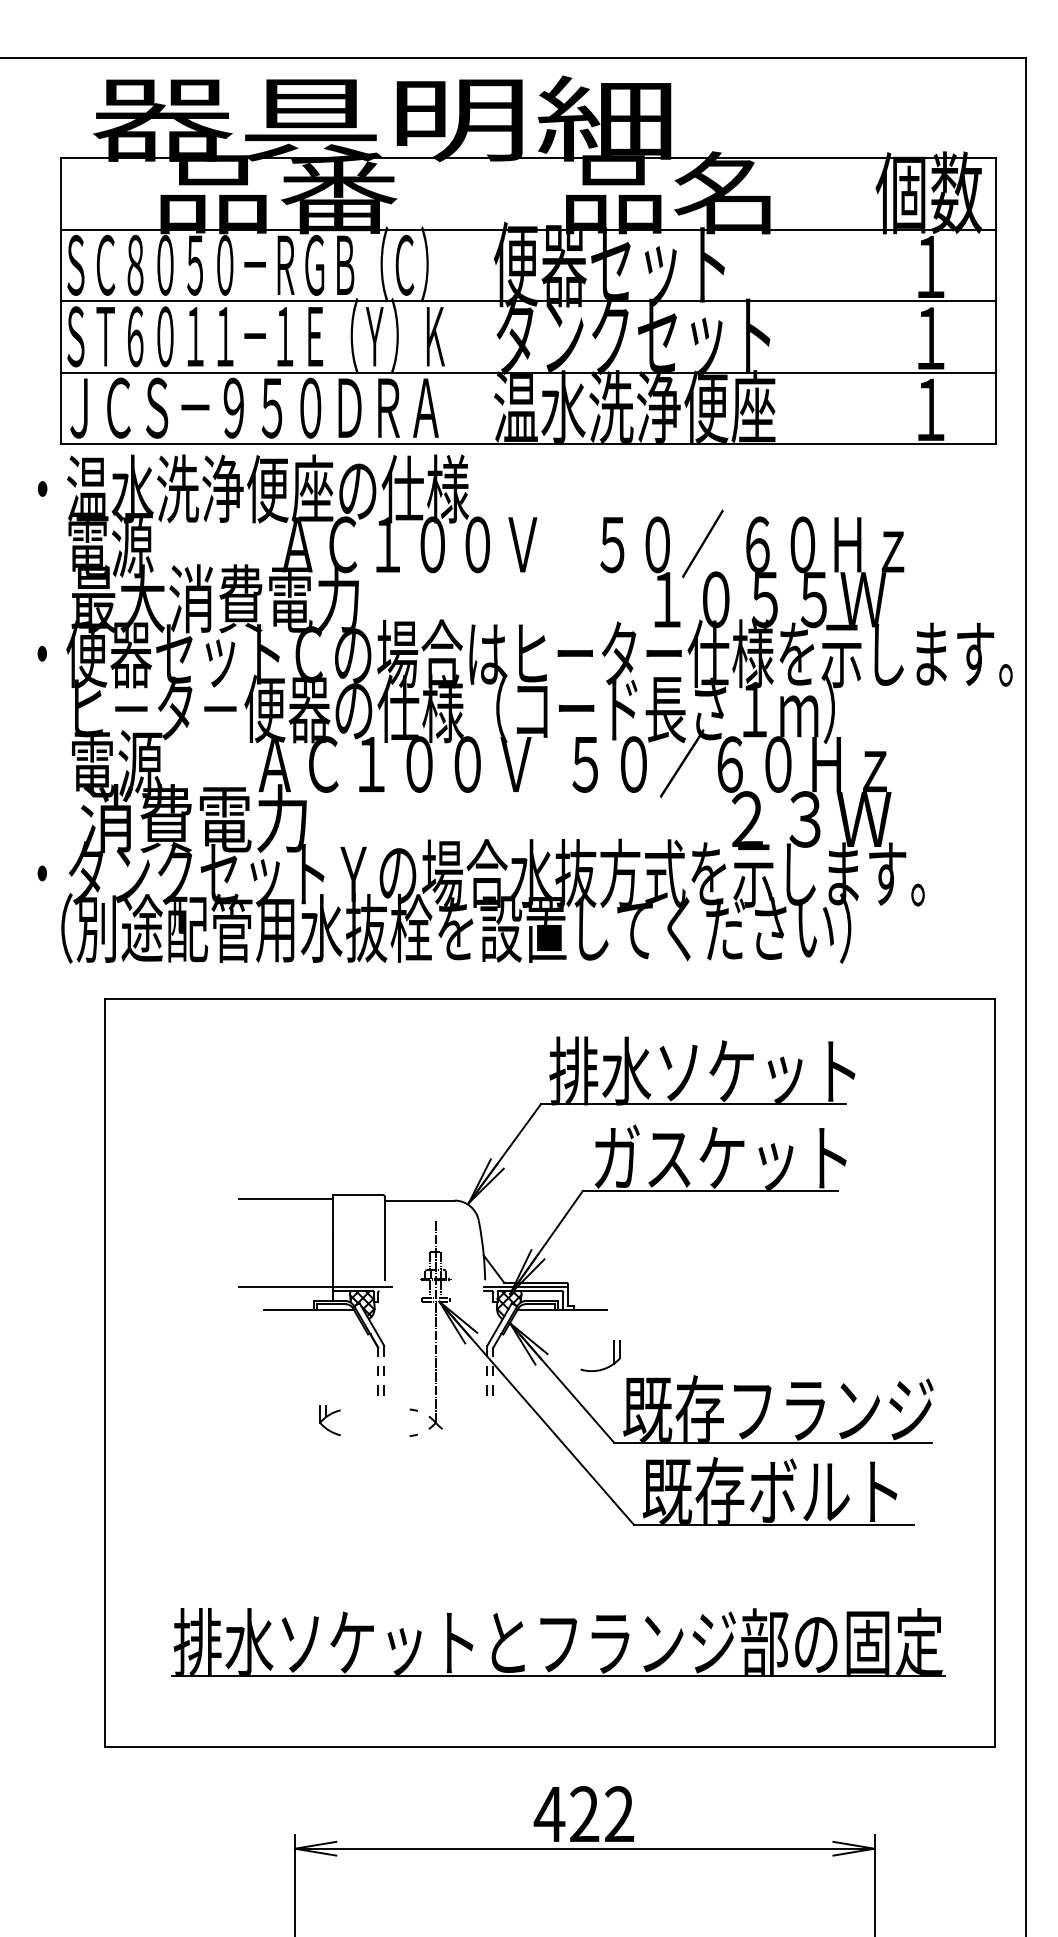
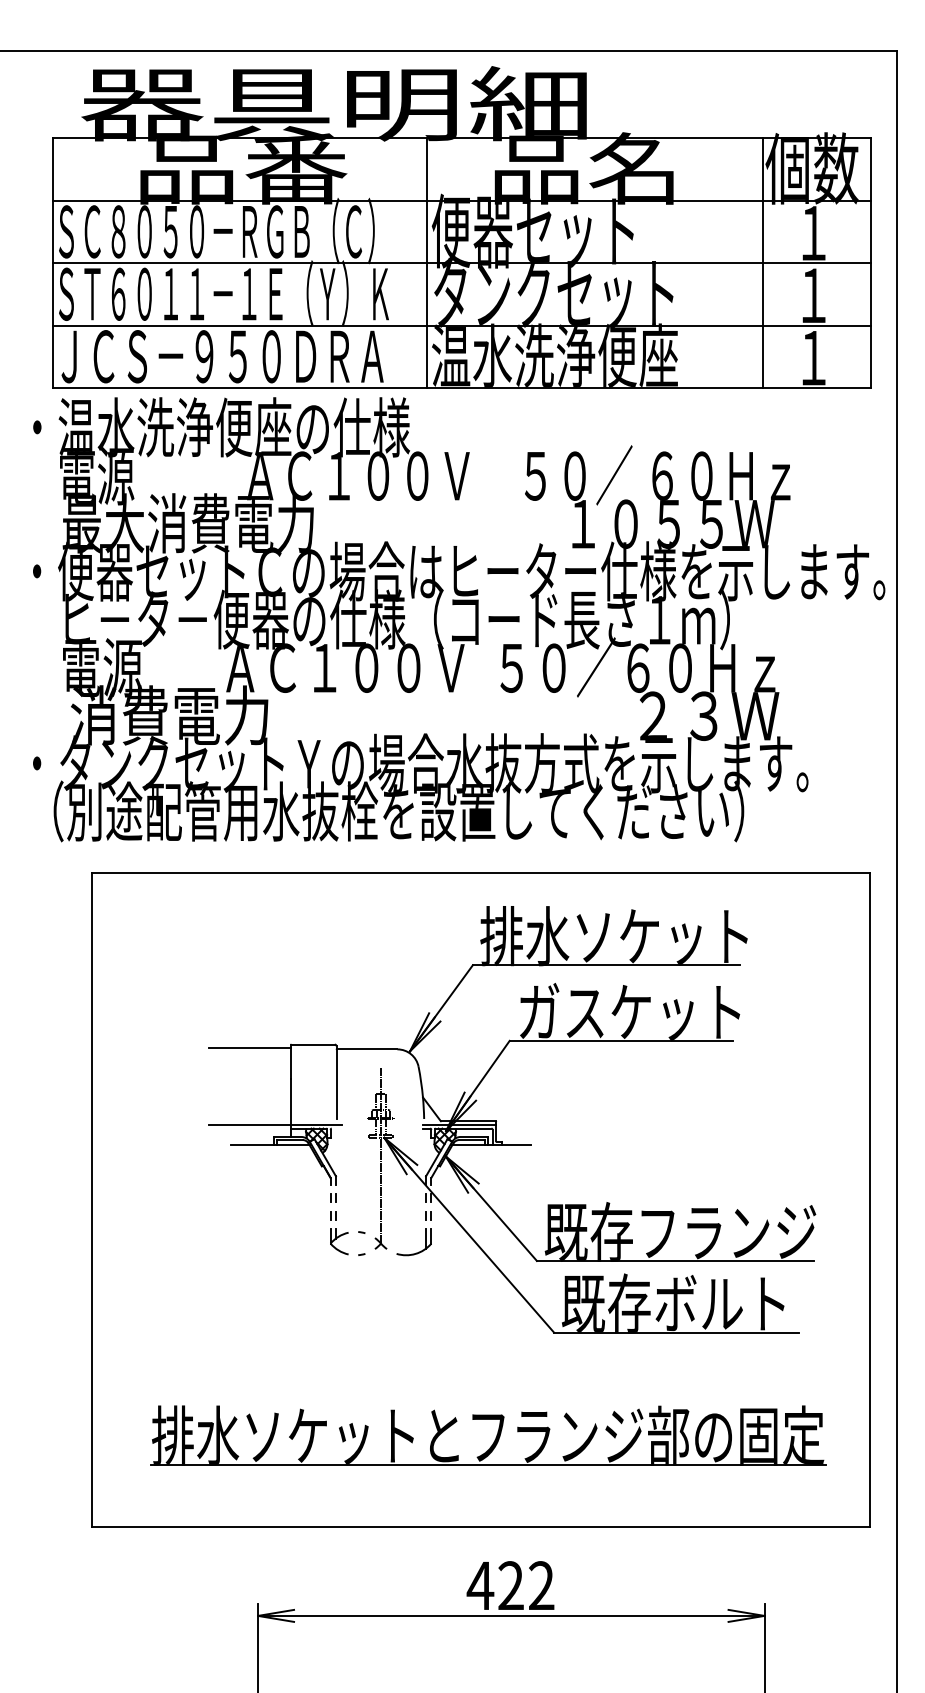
line: (487, 300) -> (426, 262), added
line: (872, 300) -> (762, 262), added
part: (613, 1355) -> (425, 1241), moved
part: (329, 1420) -> (338, 1241), moved

